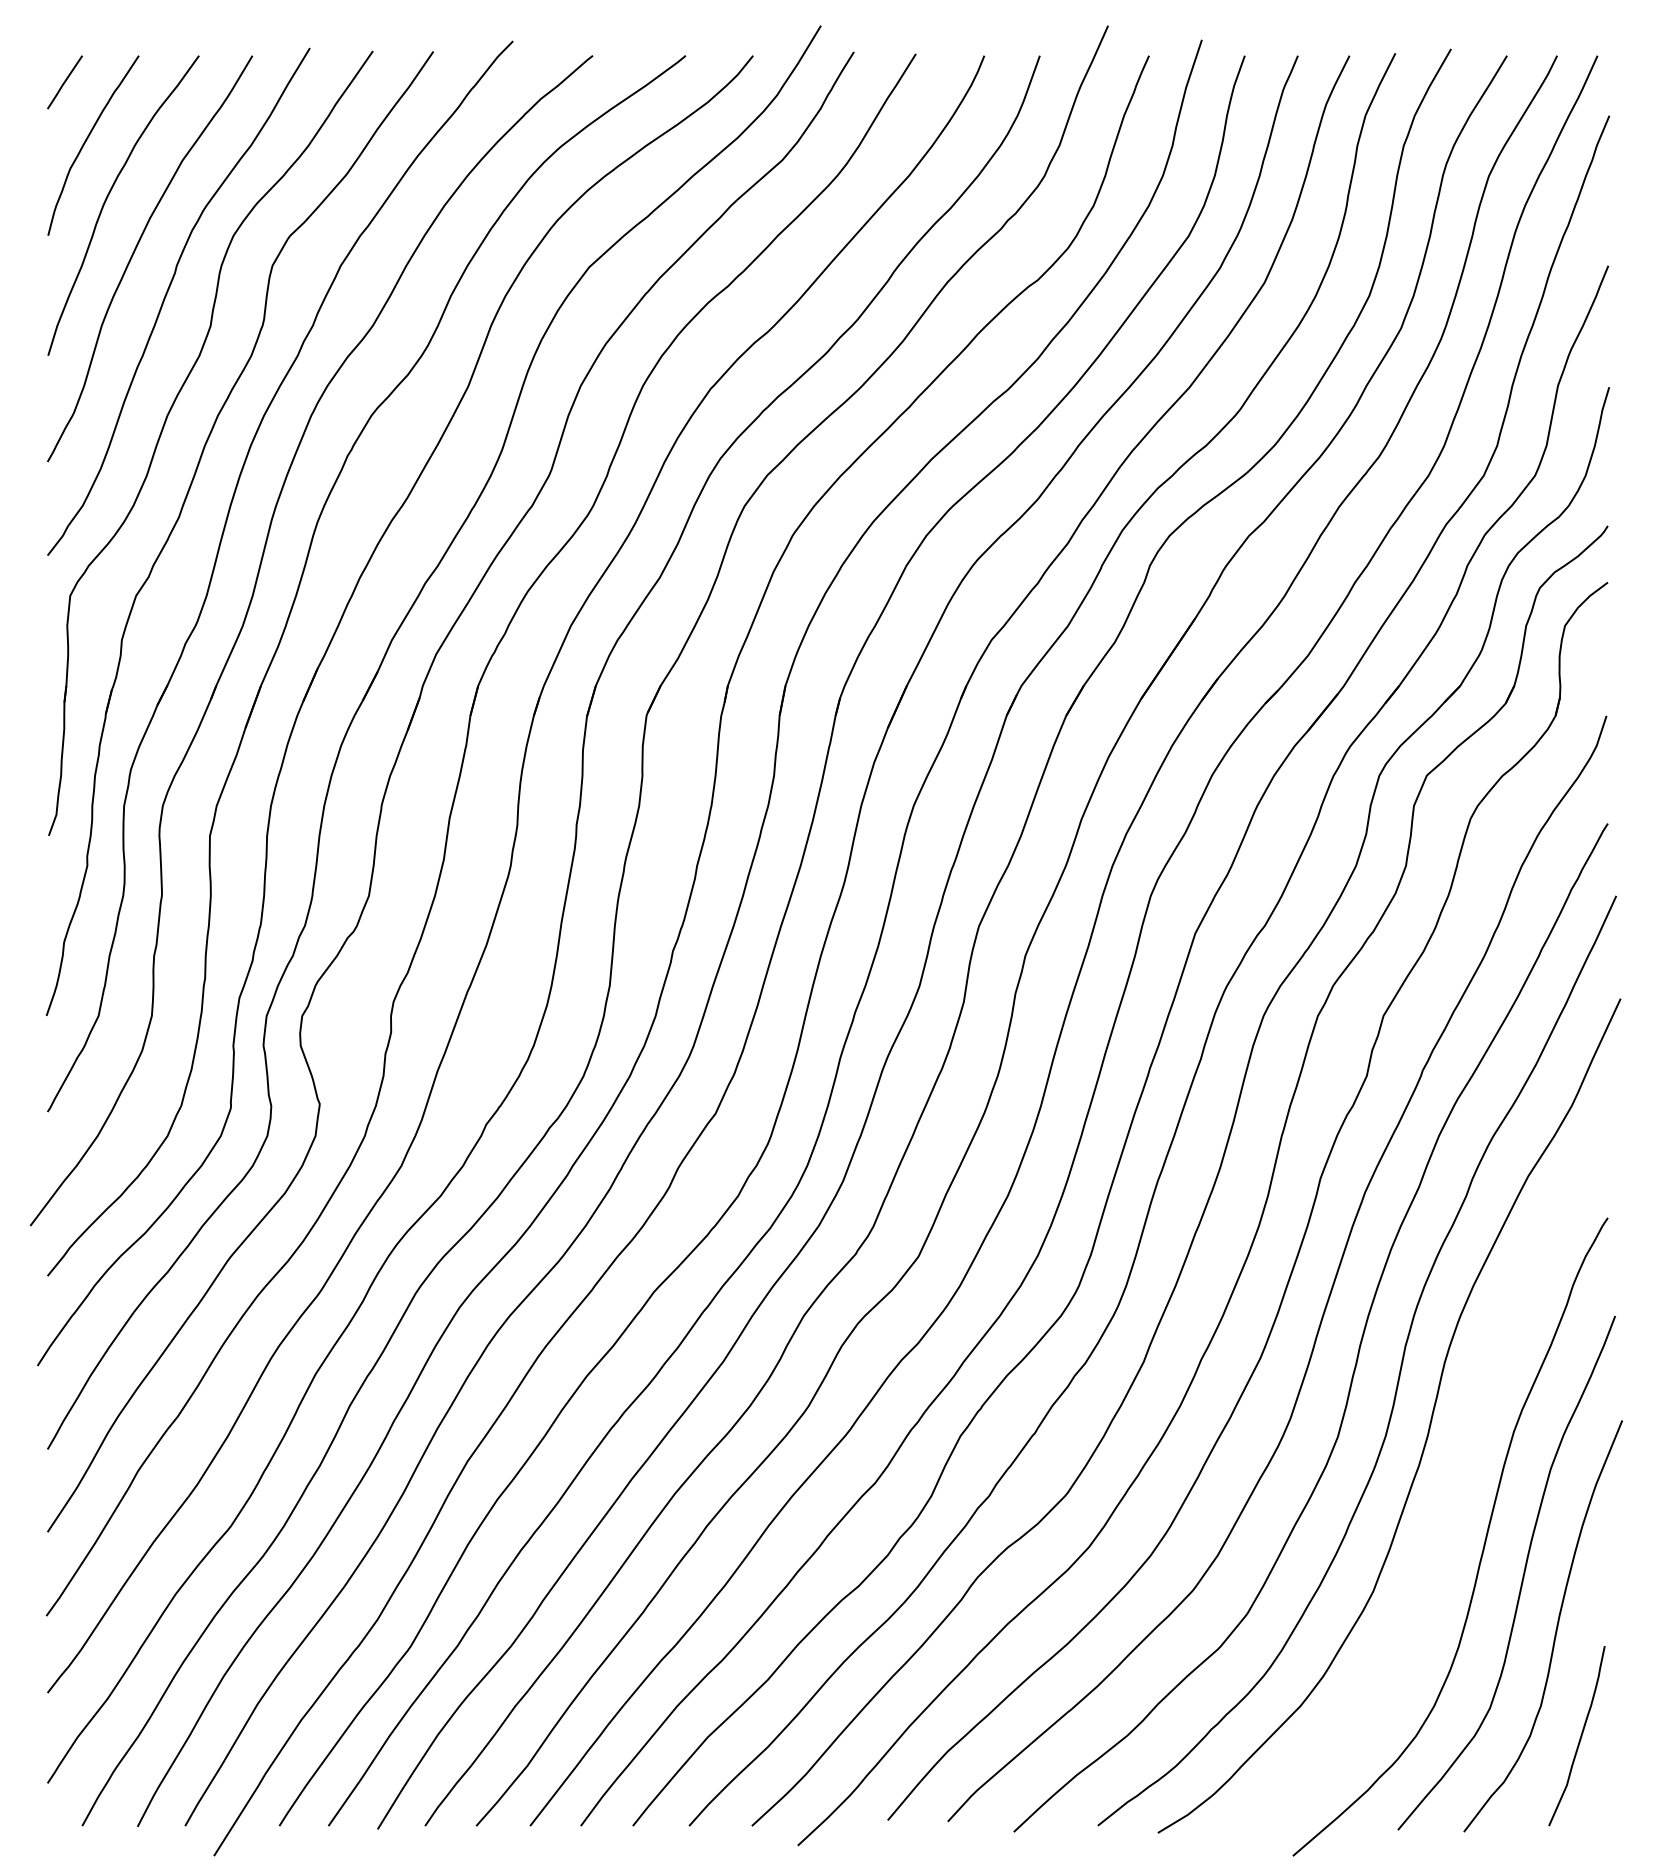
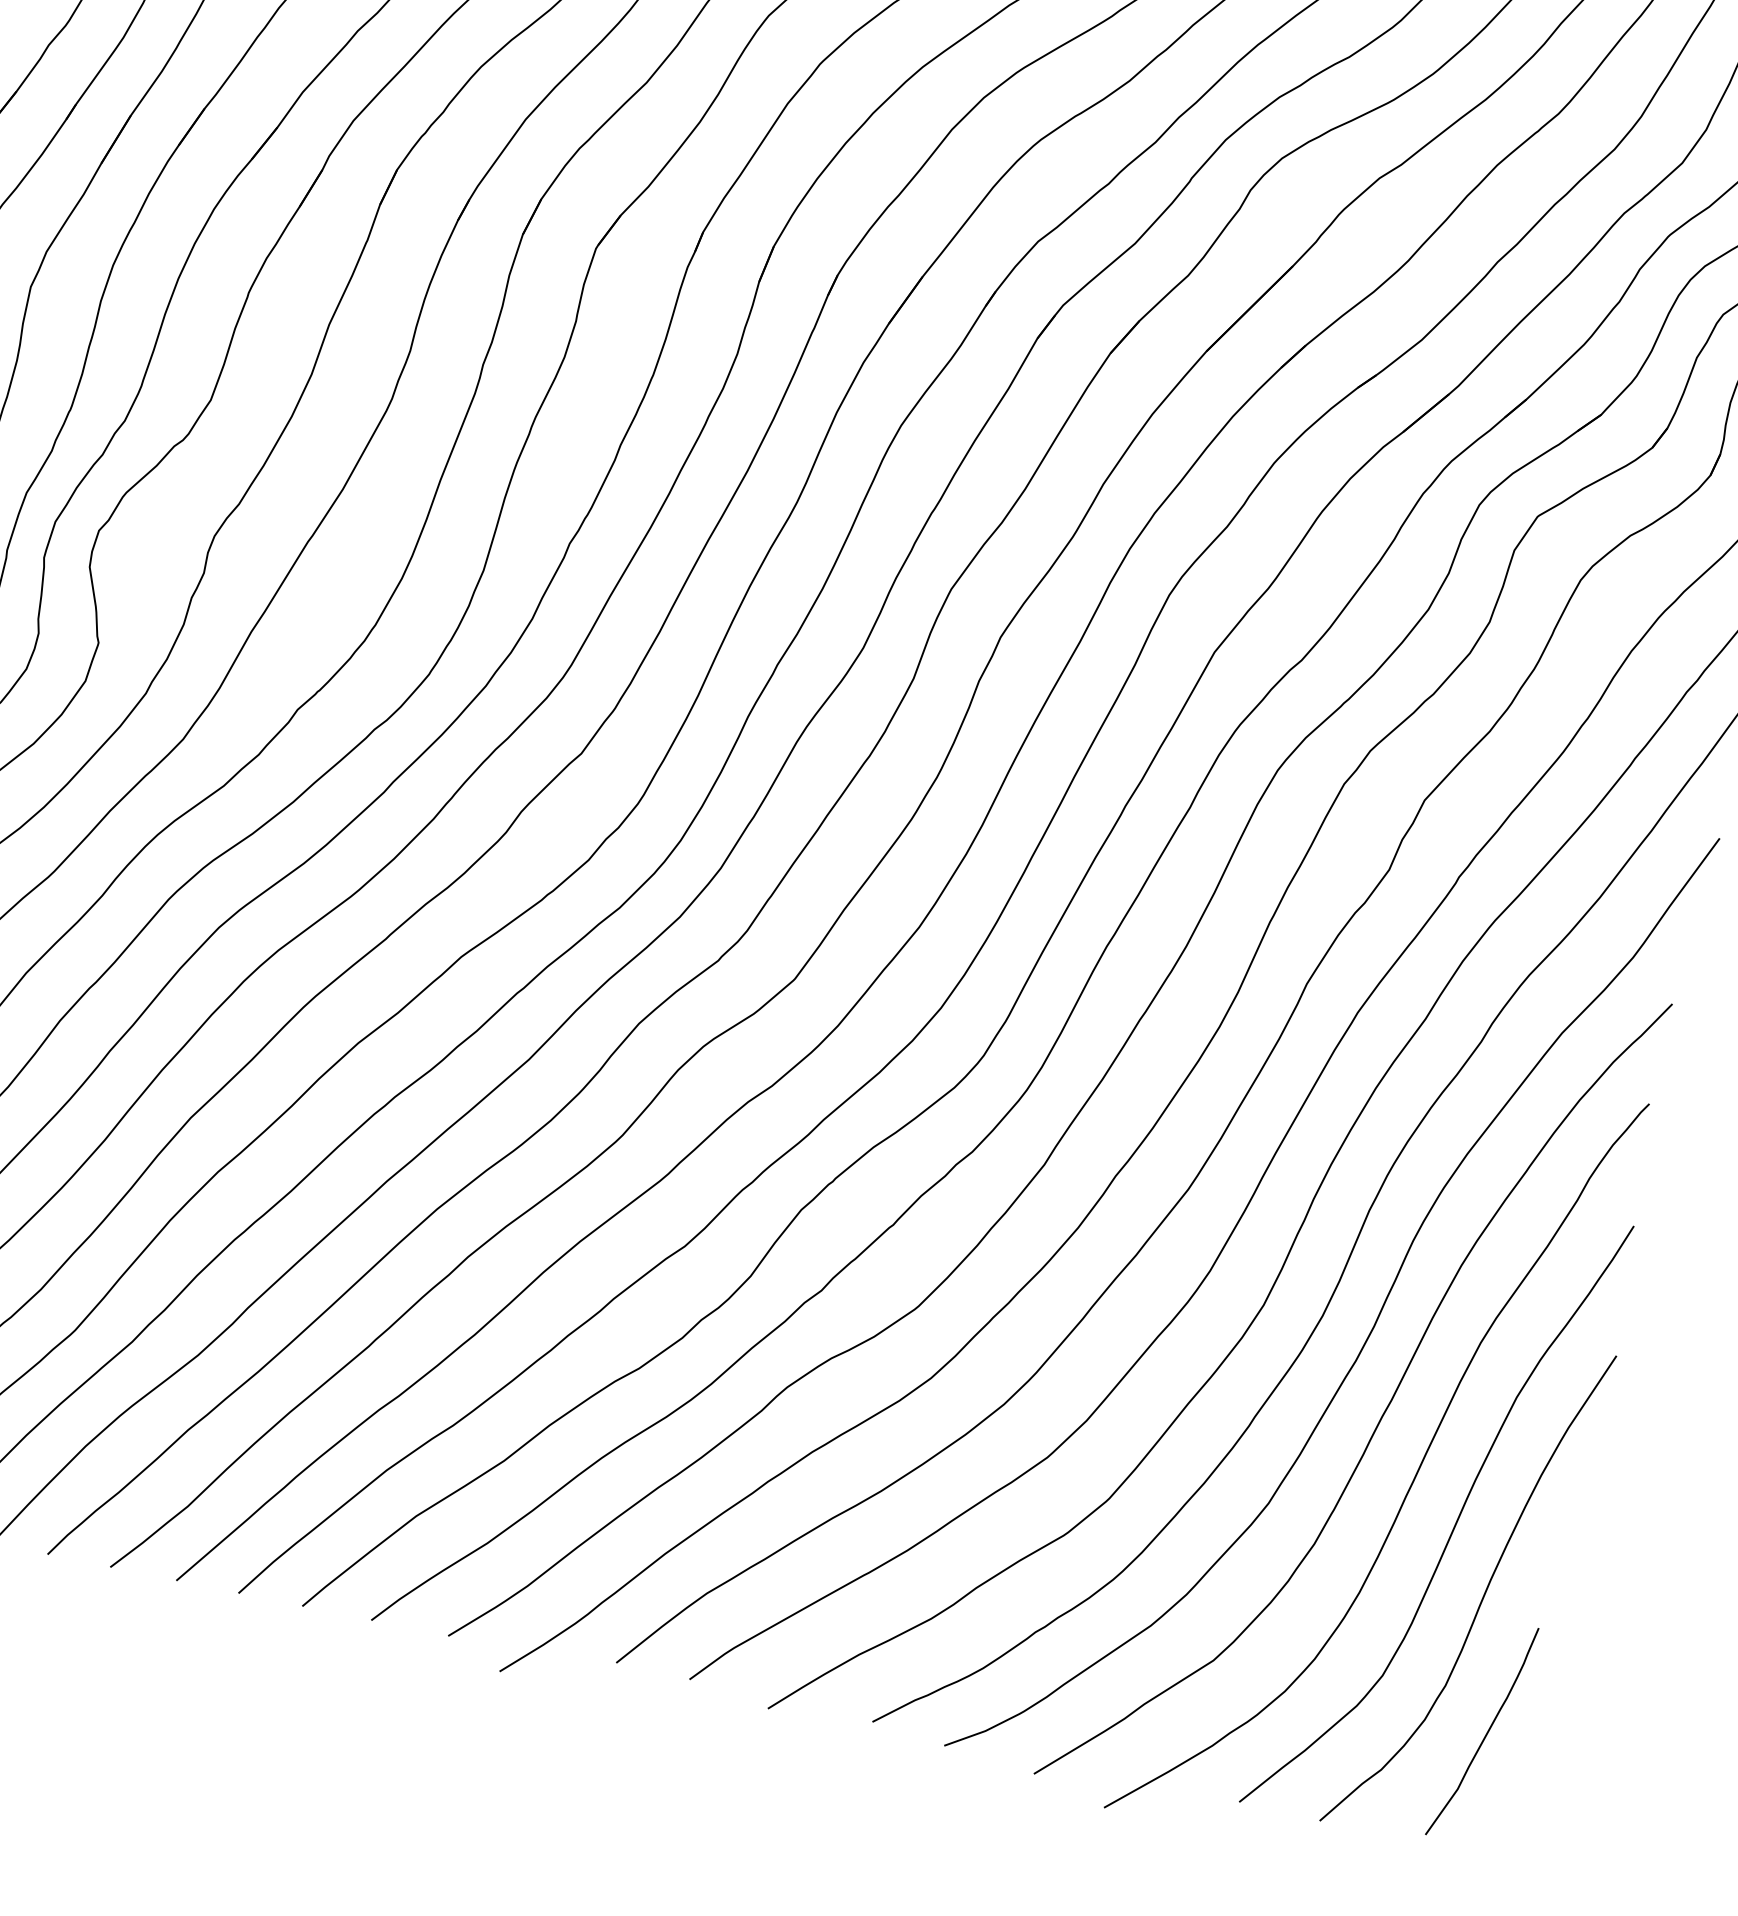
curve: (1449, 1498) -> (1385, 1408), added

